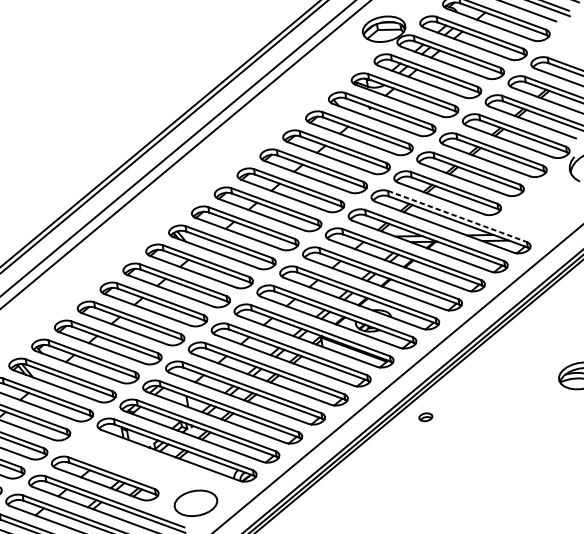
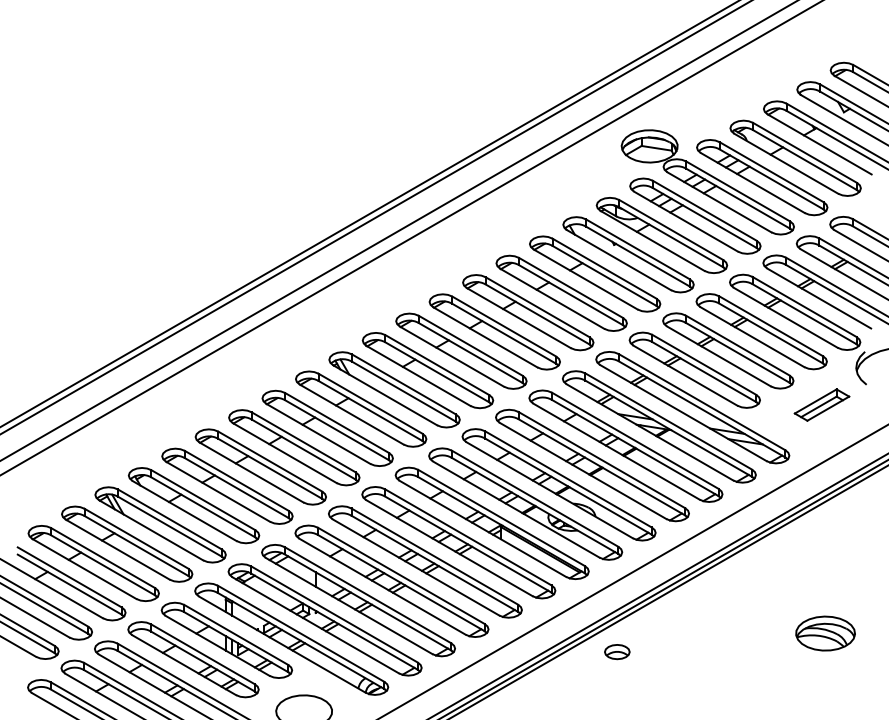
part: (548, 202) -> (821, 404), added
line: (457, 216) -> (702, 402), dashed -> solid
part: (425, 417) -> (617, 652), size x1.43
part: (127, 458) -> (226, 639), added

